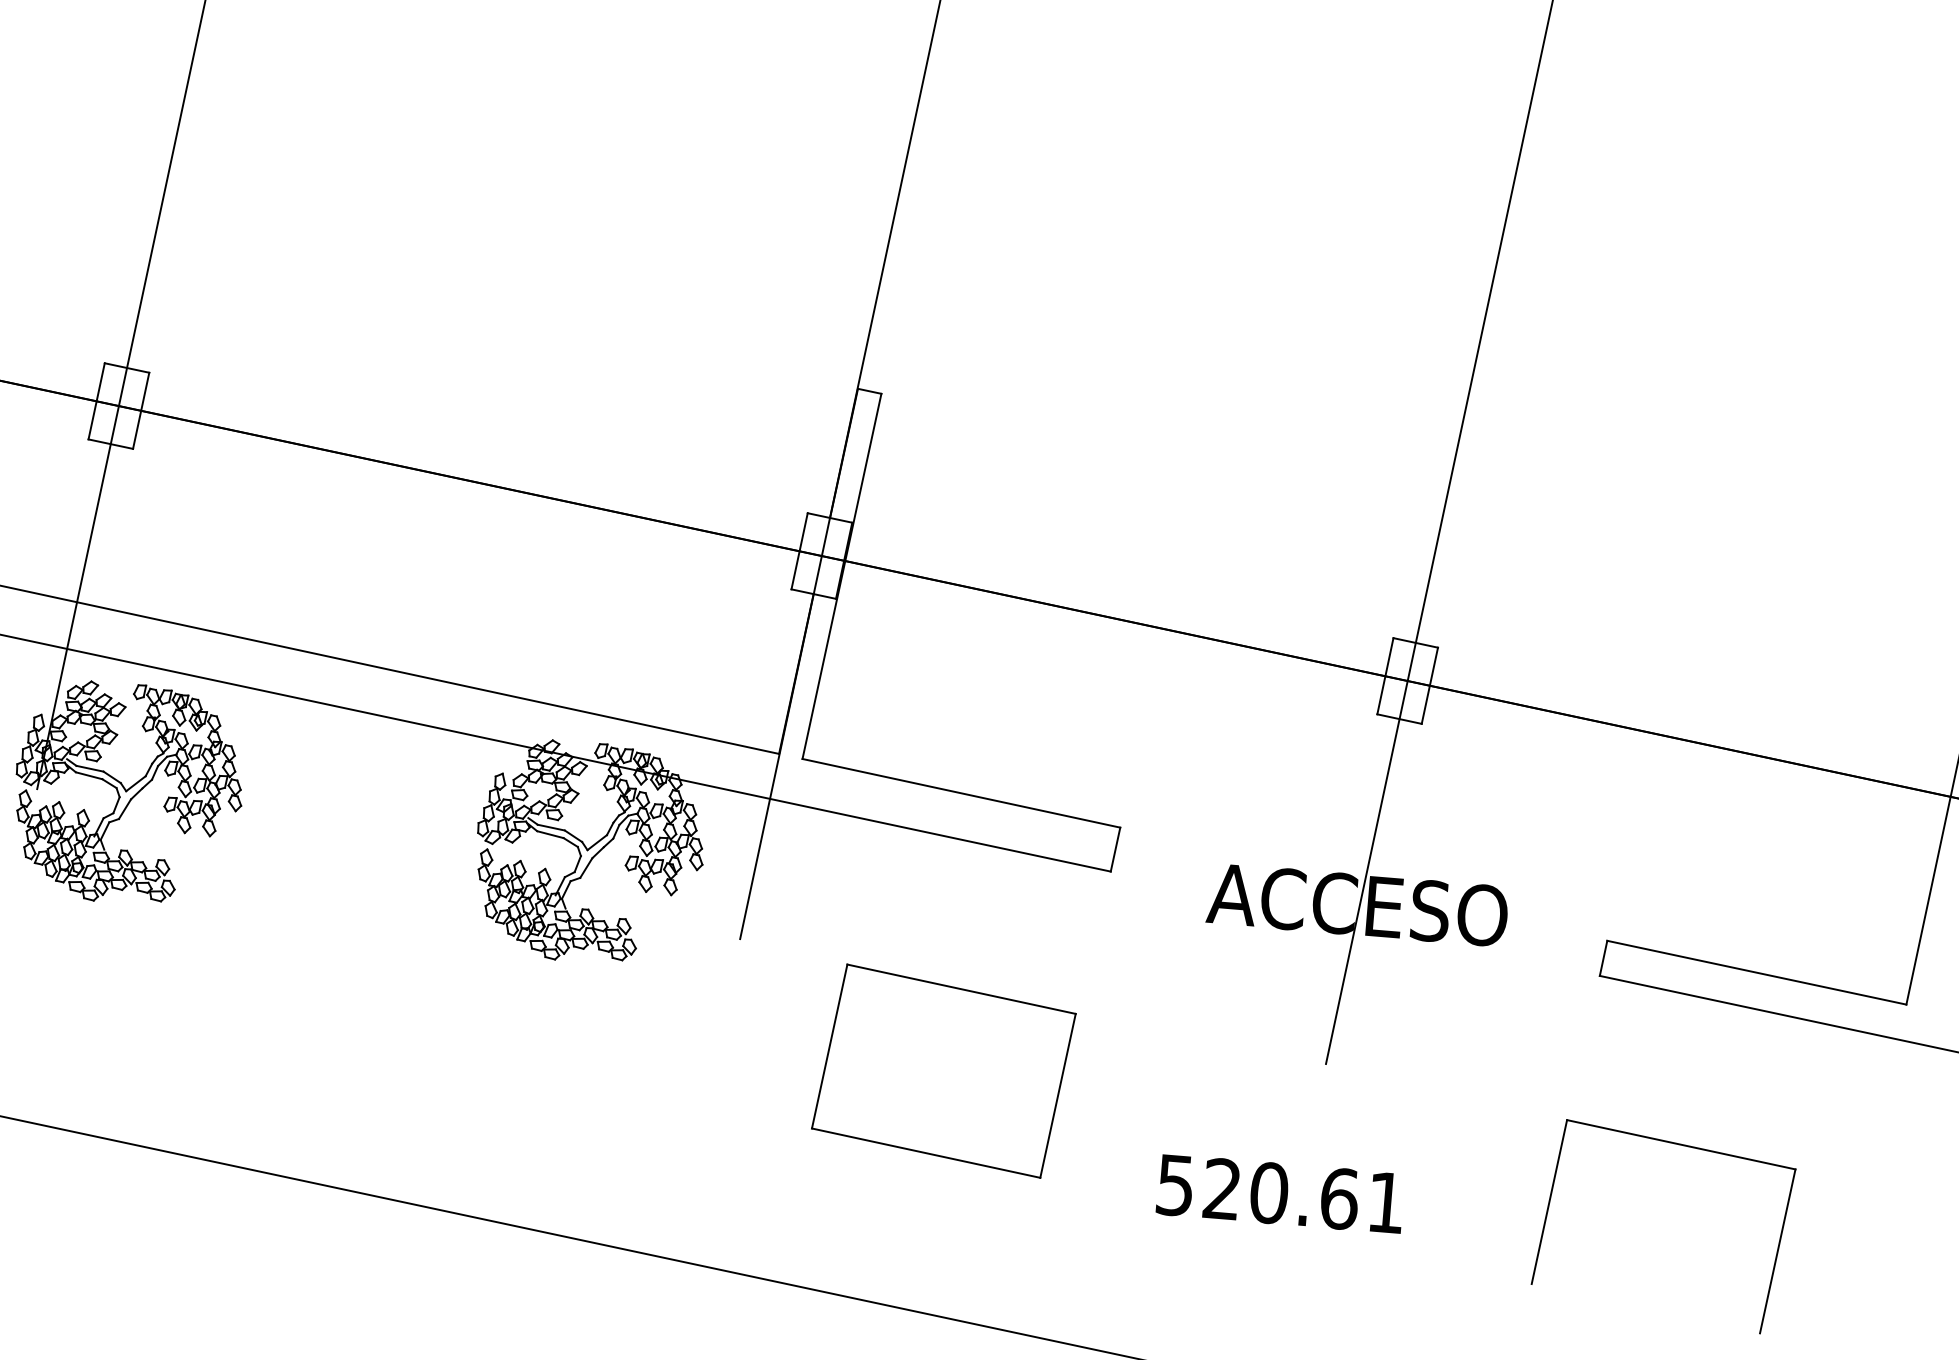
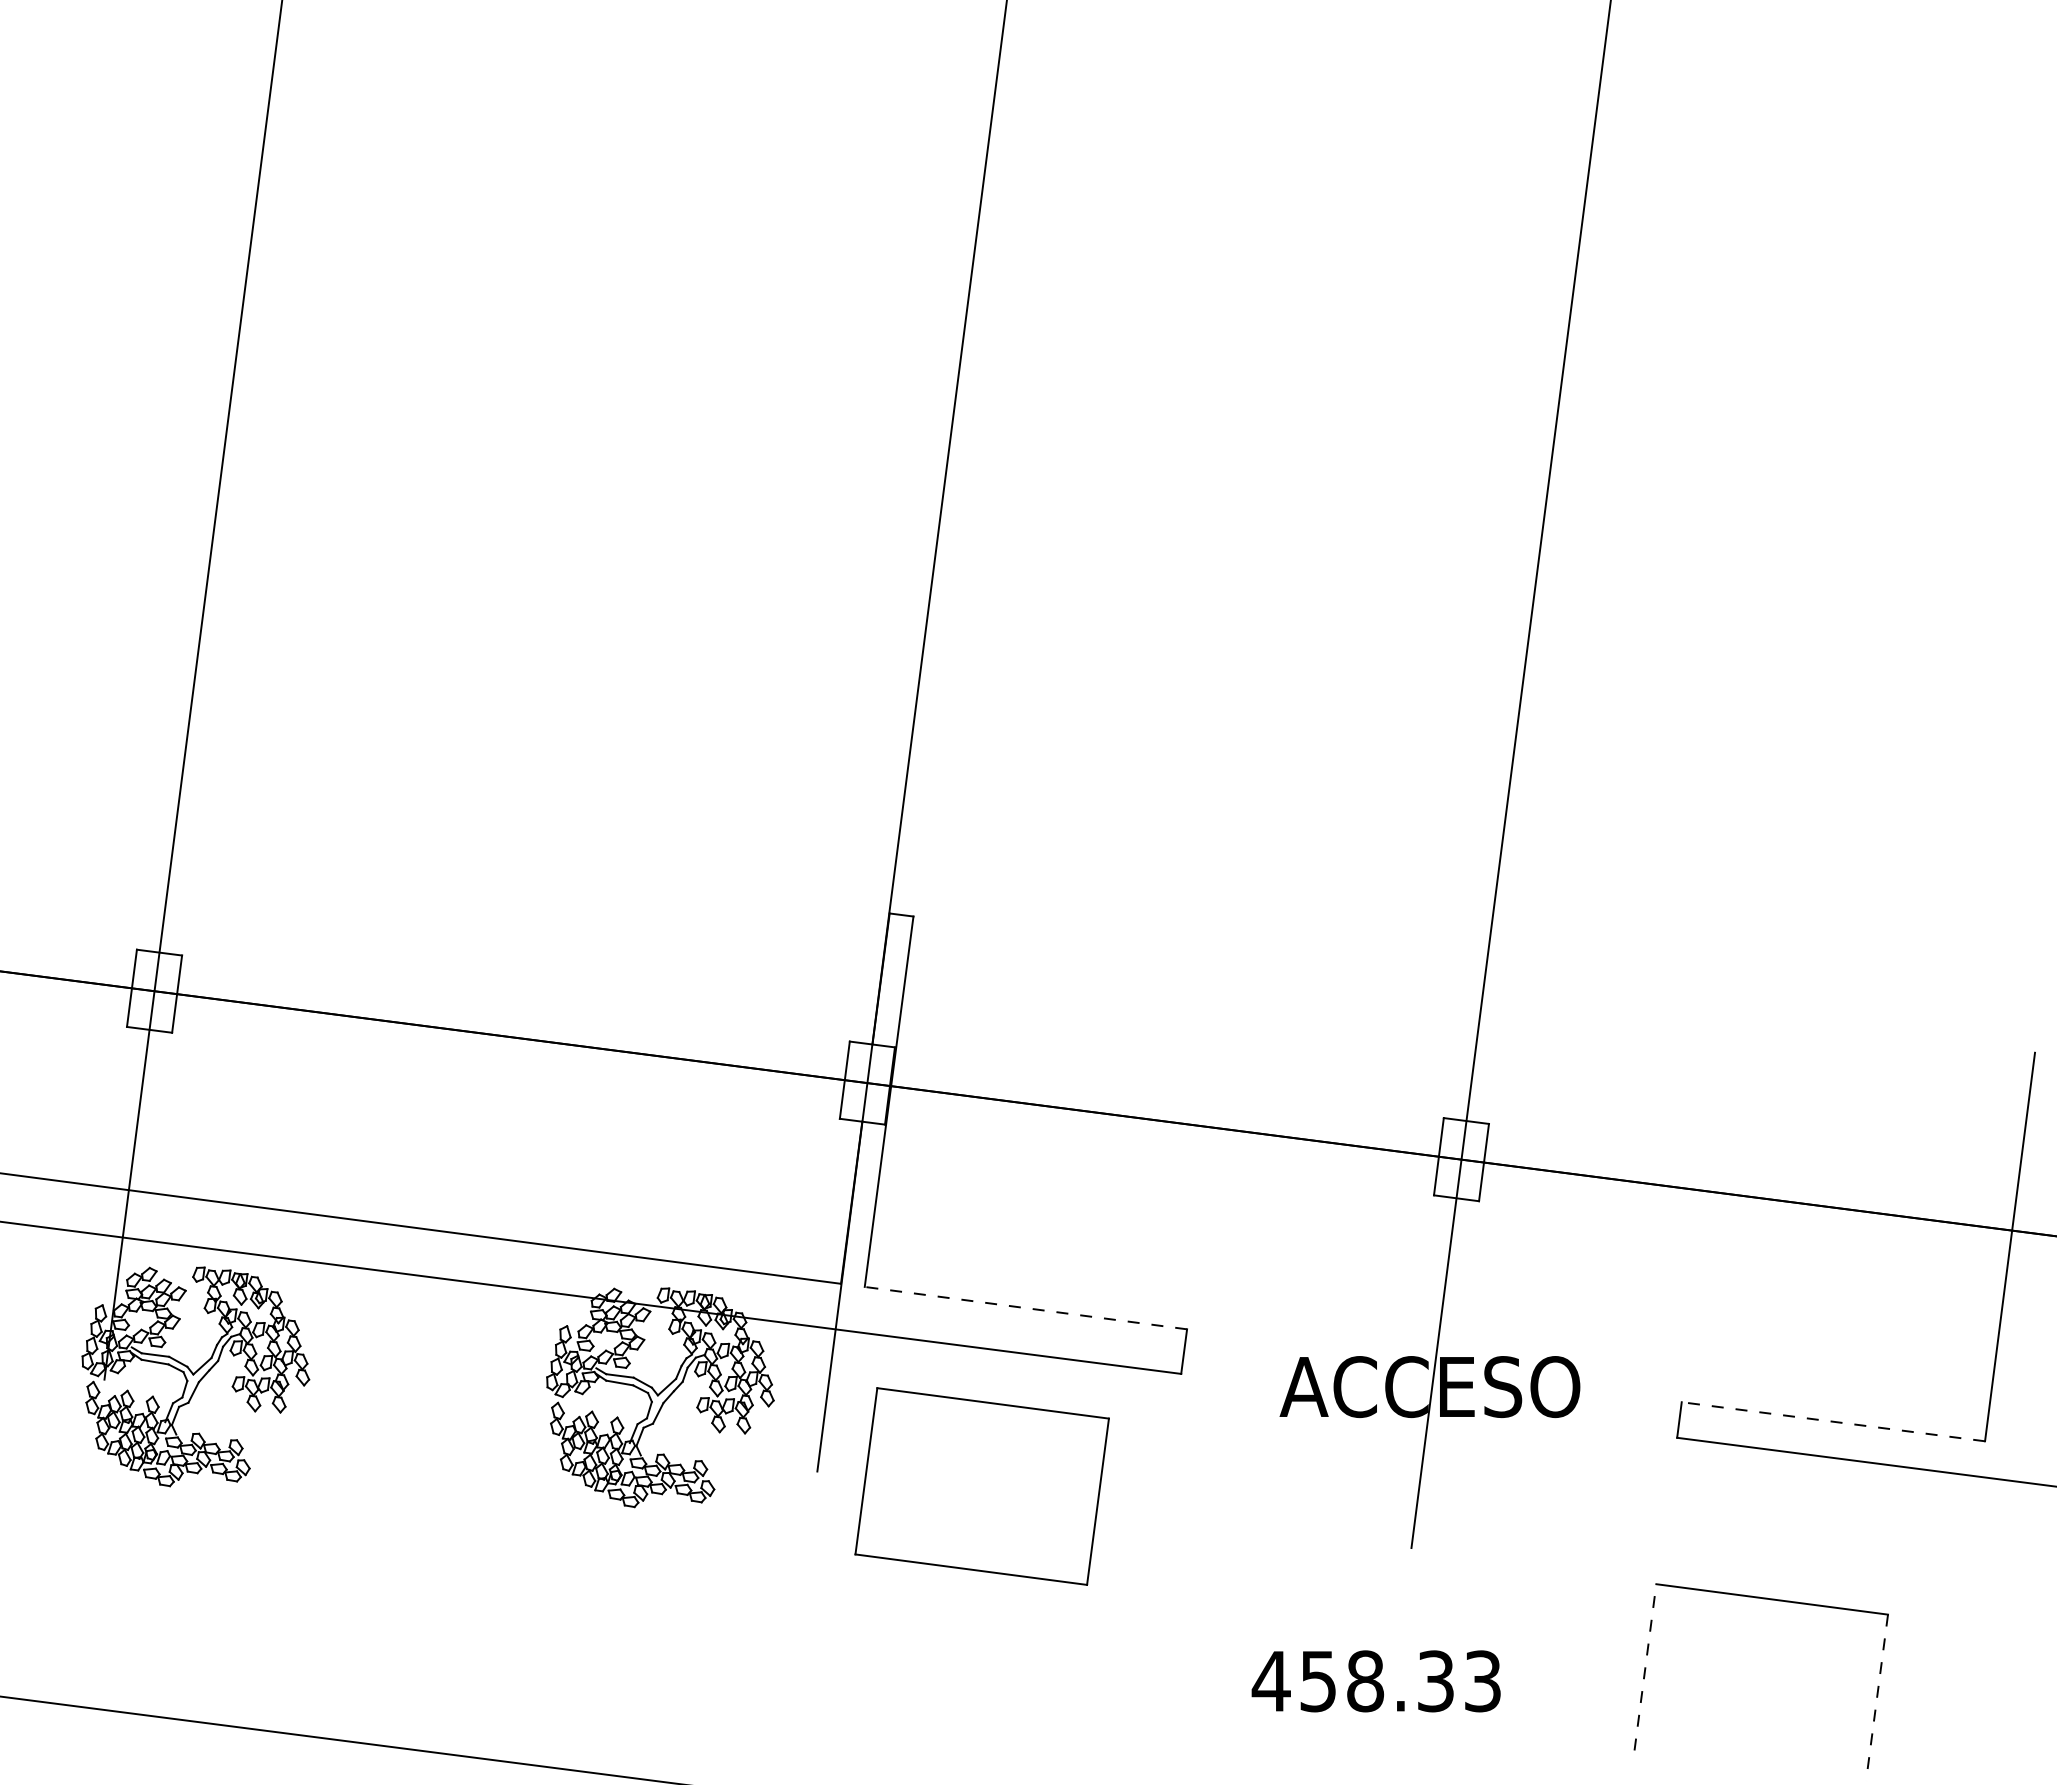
line: (960, 793) -> (1025, 1308), solid -> dashed
line: (1756, 972) -> (1833, 1421), solid -> dashed
part: (943, 1071) -> (981, 1486), moved
text: (1279, 1194) -> (1375, 1681), 520.61 -> 458.33
line: (1549, 1202) -> (1645, 1667), solid -> dashed
line: (1778, 1251) -> (1877, 1697), solid -> dashed

